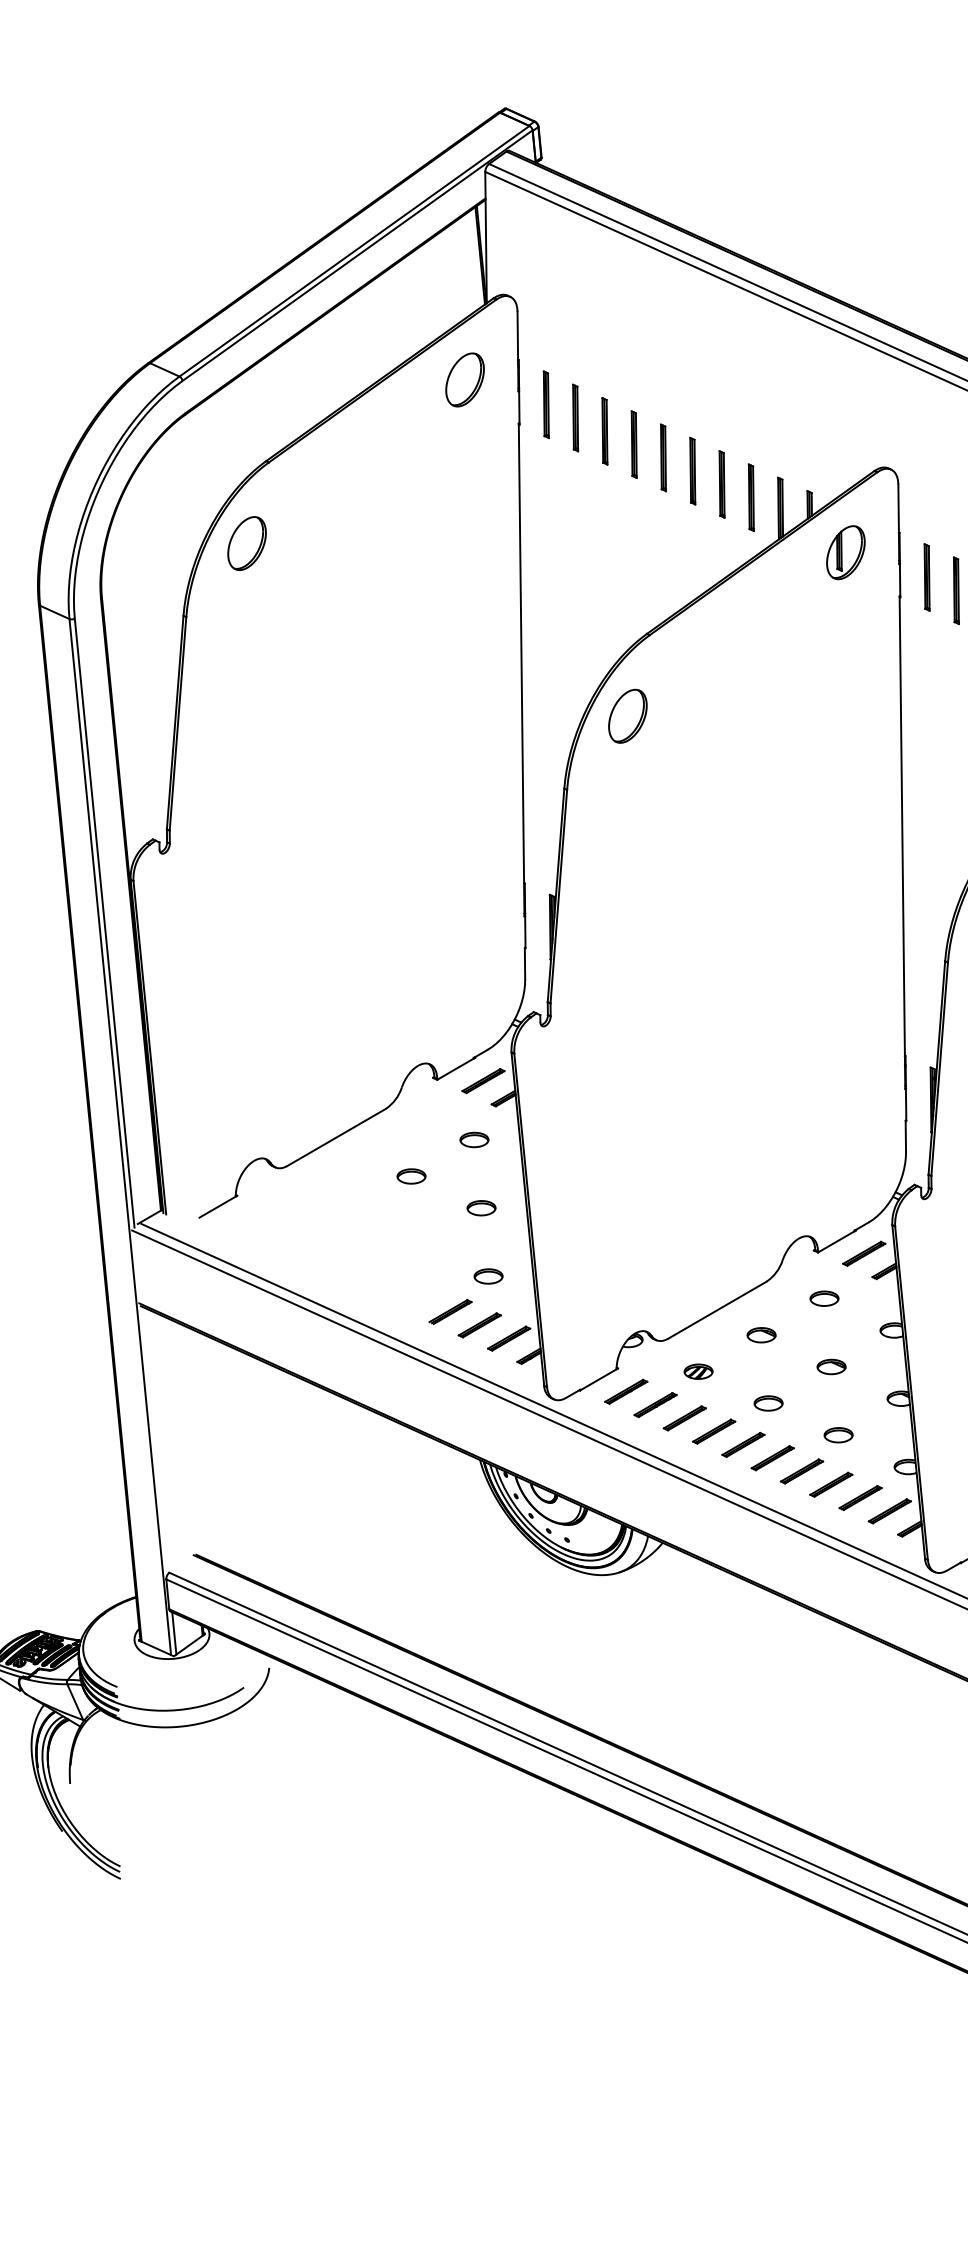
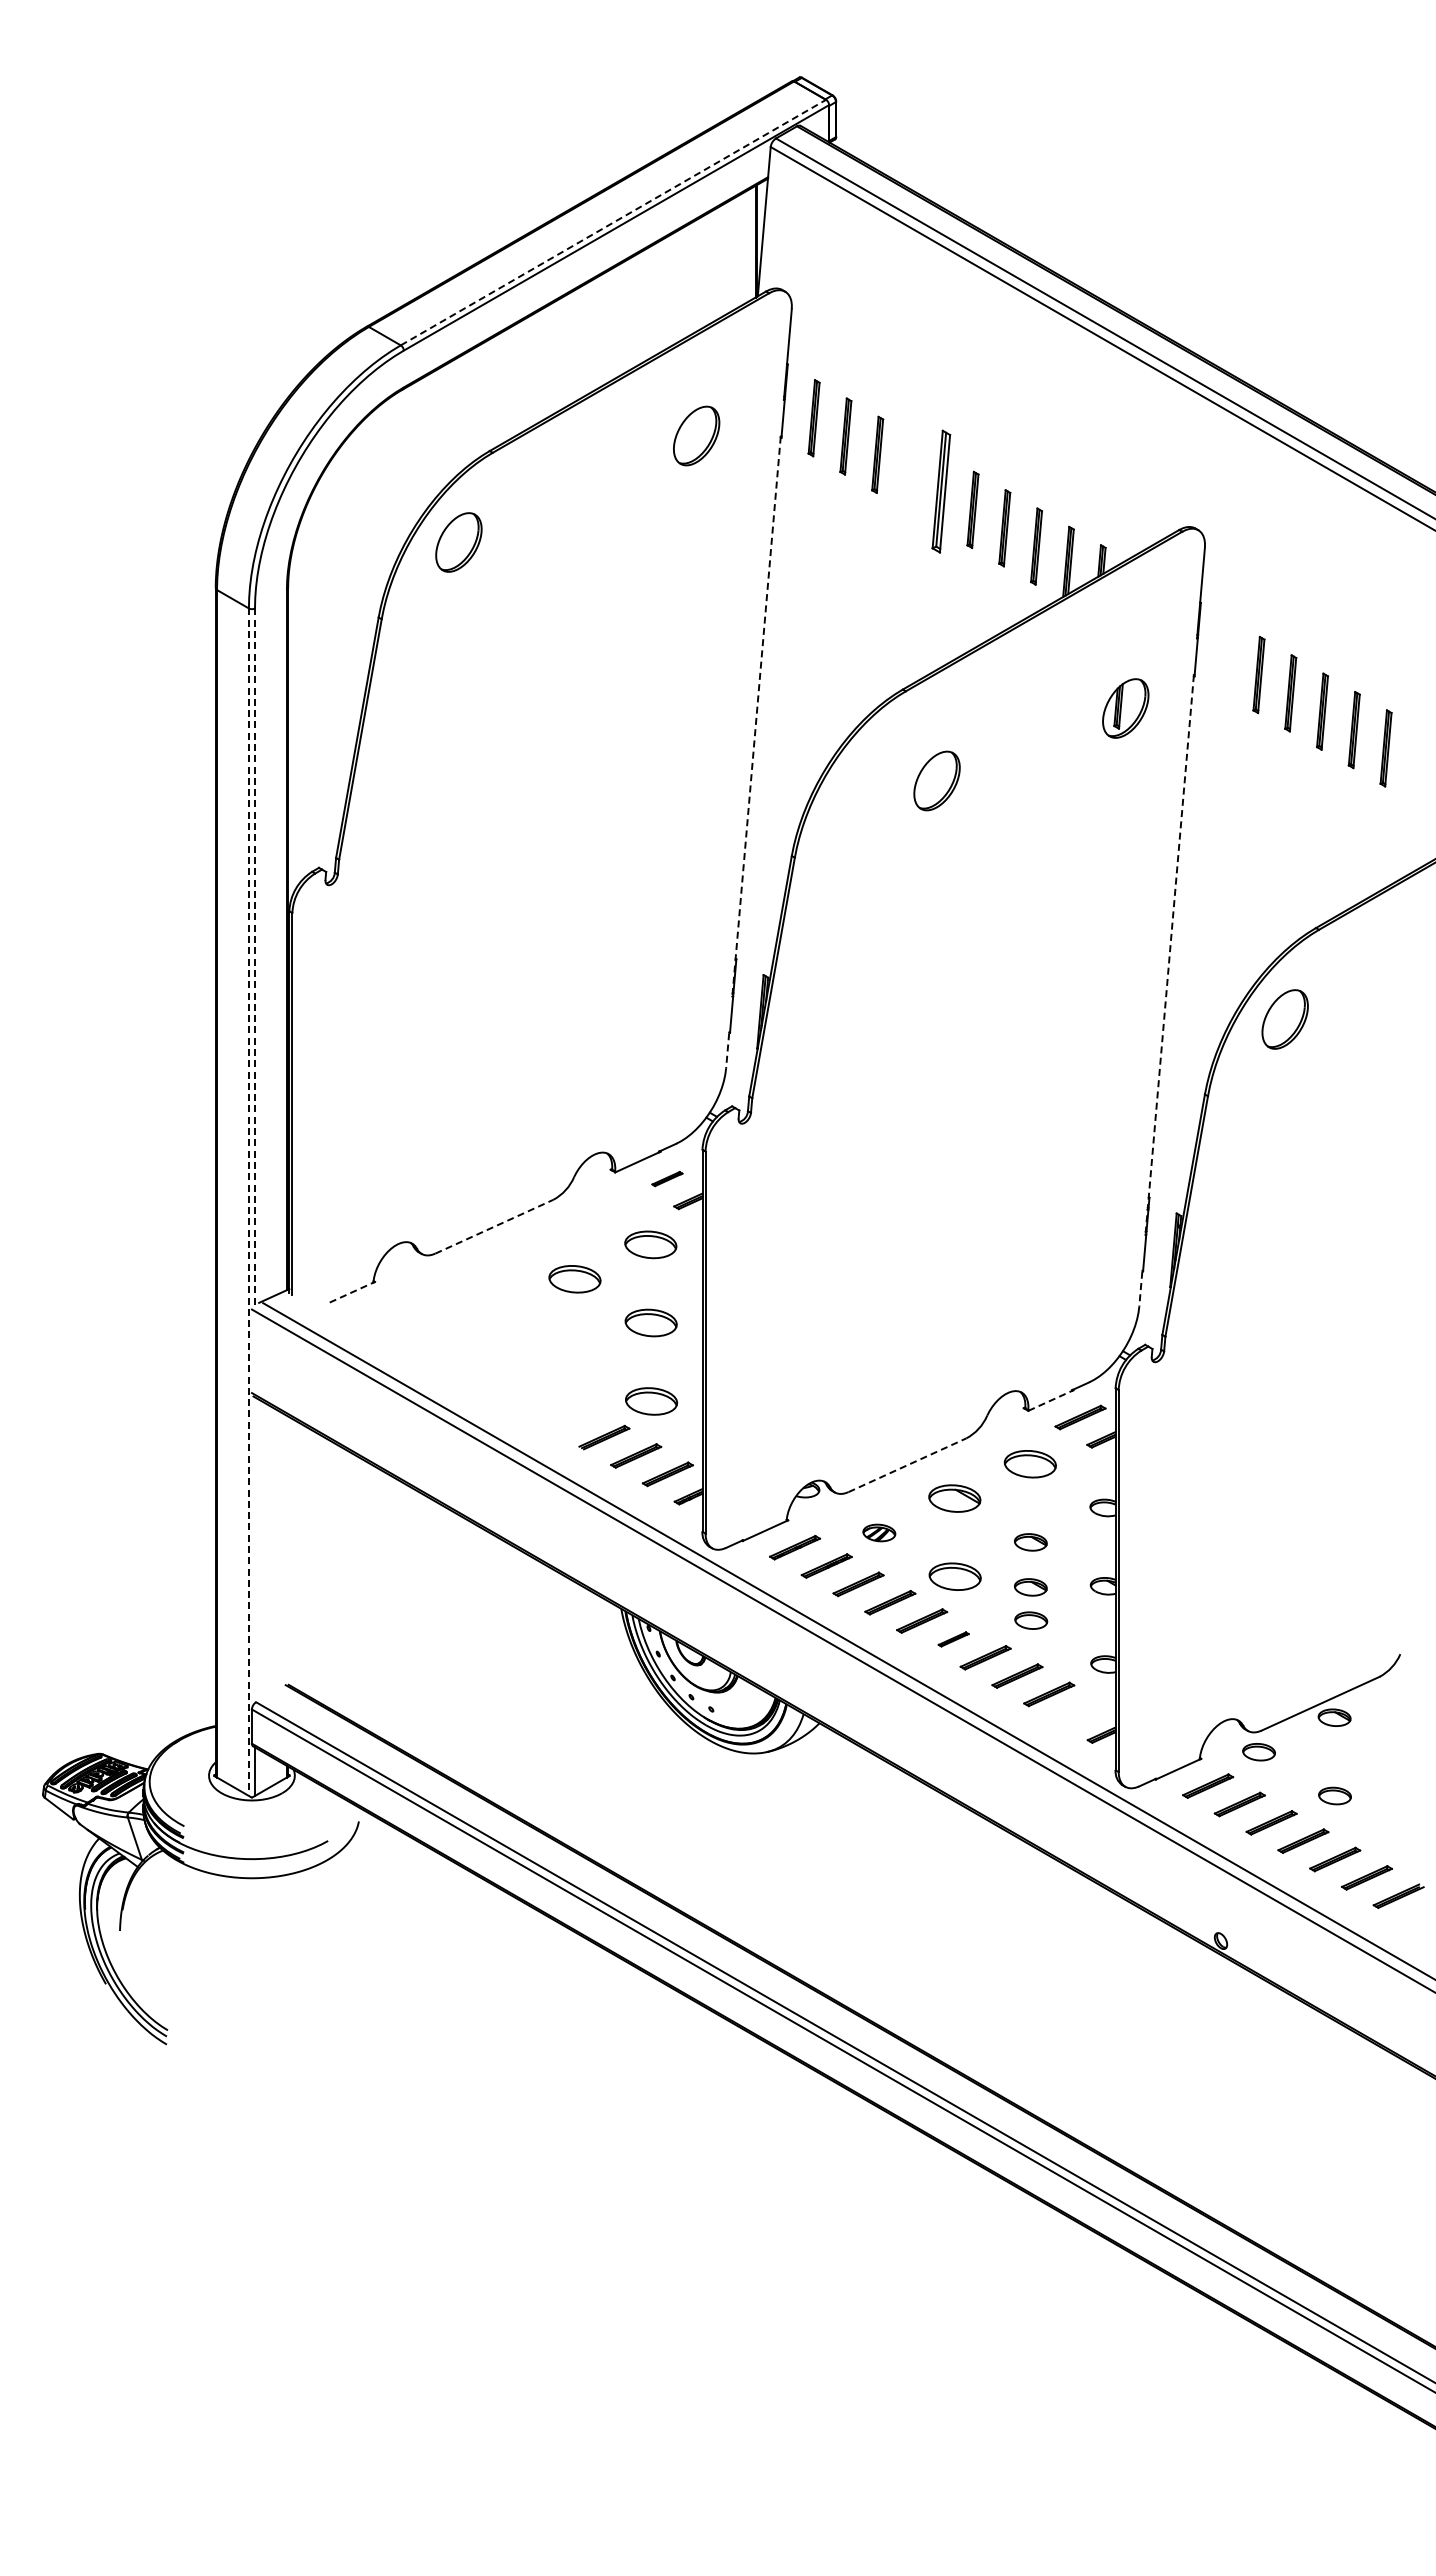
line: (354, 251) -> (613, 222), solid -> dashed
part: (464, 379) -> (696, 435), moved
part: (633, 444) -> (908, 473), removed
part: (662, 457) -> (940, 491), size x1.6
part: (845, 552) -> (1125, 708), moved
part: (926, 577) -> (1226, 656), removed
line: (521, 670) -> (756, 717), solid -> dashed
part: (627, 715) -> (936, 780), moved
line: (902, 843) -> (1169, 955), solid -> dashed
line: (104, 923) -> (254, 958), solid -> dashed
line: (524, 963) -> (727, 1050), solid -> dashed
part: (483, 1080) -> (667, 1178), size x0.6
line: (905, 1136) -> (1140, 1289), solid -> dashed
line: (119, 1137) -> (248, 1202), solid -> dashed
line: (336, 1137) -> (494, 1226), solid -> dashed
part: (474, 1139) -> (650, 1244), size x1.6
part: (411, 1176) -> (575, 1279), size x1.6
line: (218, 1207) -> (352, 1292), solid -> dashed
part: (481, 1208) -> (650, 1323), size x1.6
line: (837, 1241) -> (1051, 1400), solid -> dashed
part: (488, 1276) -> (651, 1401), size x1.6
part: (824, 1298) -> (1030, 1463), size x1.6
line: (717, 1310) -> (907, 1465), solid -> dashed
part: (761, 1335) -> (954, 1498), size x1.6
part: (768, 1403) -> (955, 1576), size x1.6
part: (835, 1406) -> (1030, 1587), added
part: (772, 1458) -> (953, 1639), size x0.6
part: (889, 1511) -> (1080, 1712), removed

